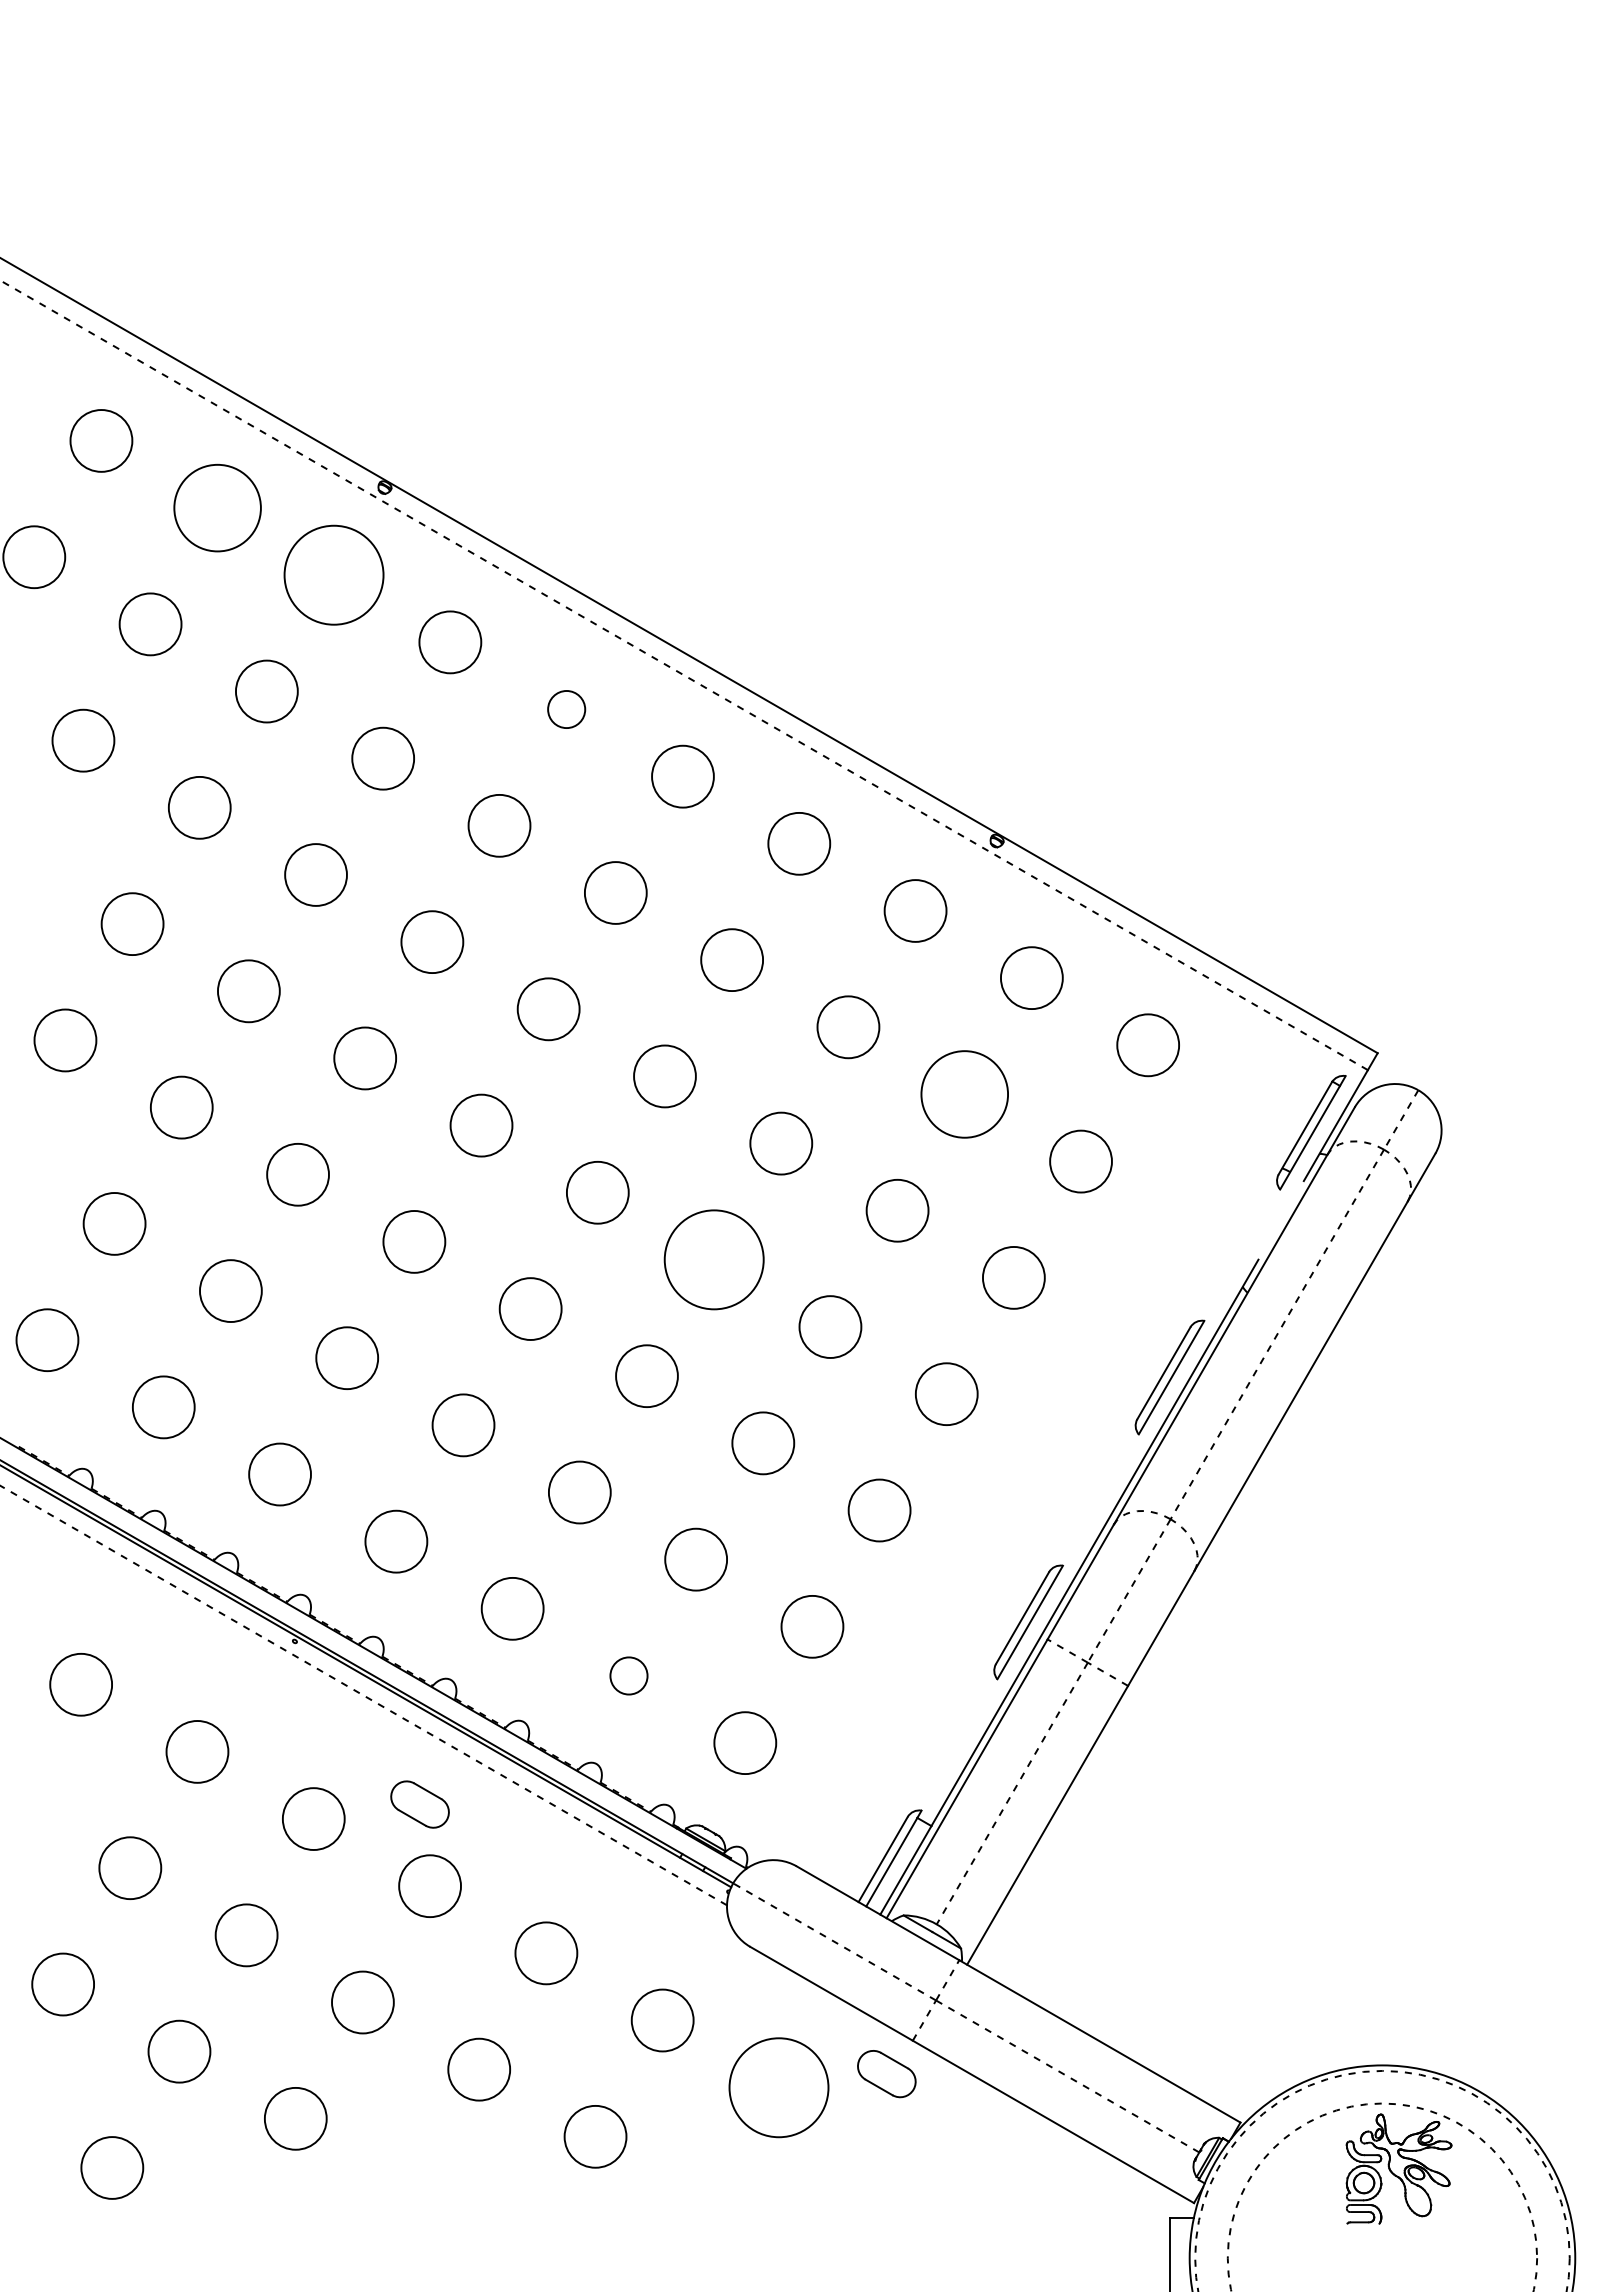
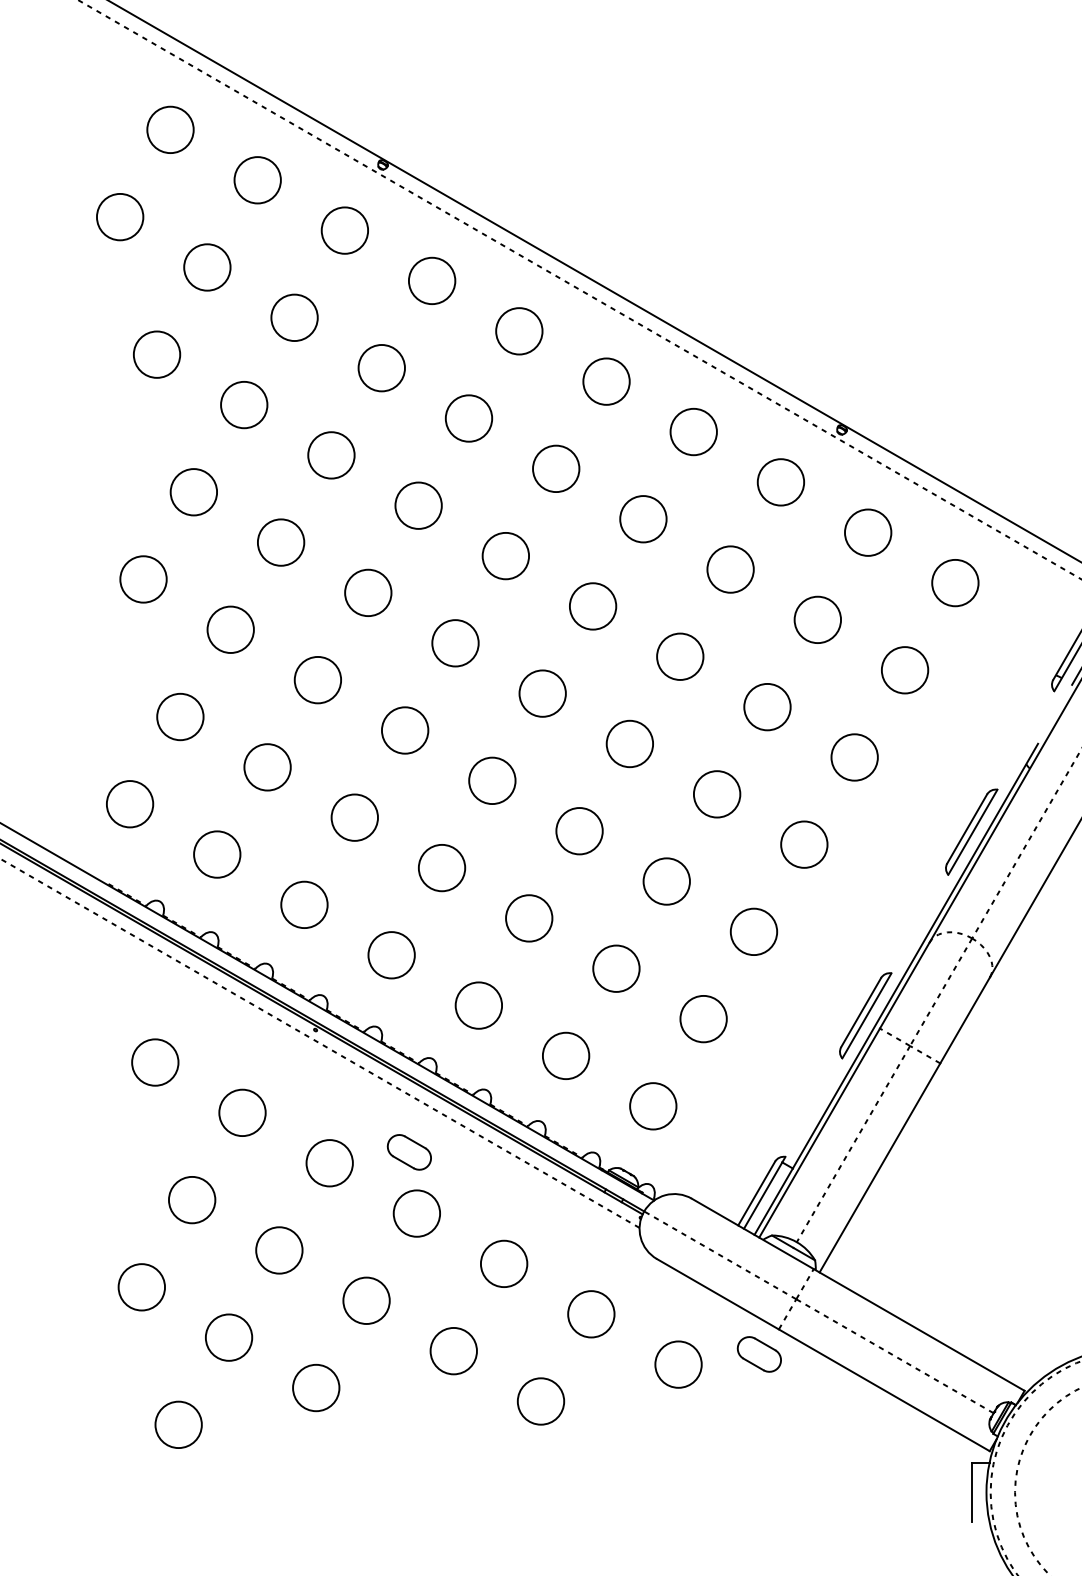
circle: (217, 507) -> (257, 179), size x0.71
circle: (333, 575) -> (344, 230), size x0.62
circle: (566, 709) -> (519, 331), size x1.67
circle: (964, 1094) -> (817, 619), size x0.71
circle: (713, 1259) -> (629, 743), size x0.62
circle: (628, 1675) -> (565, 1055), size x1.67
circle: (778, 2087) -> (678, 1364), size x0.62

